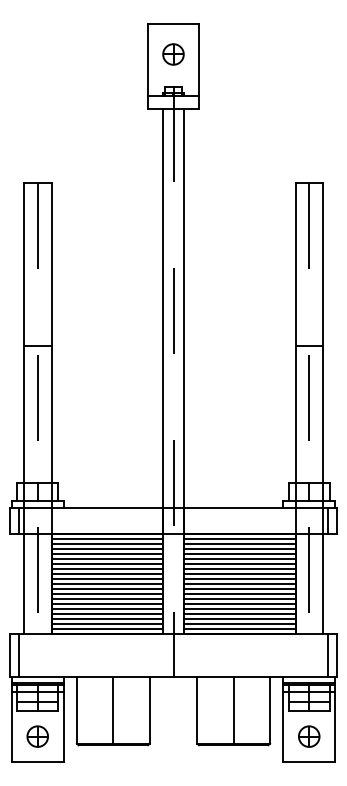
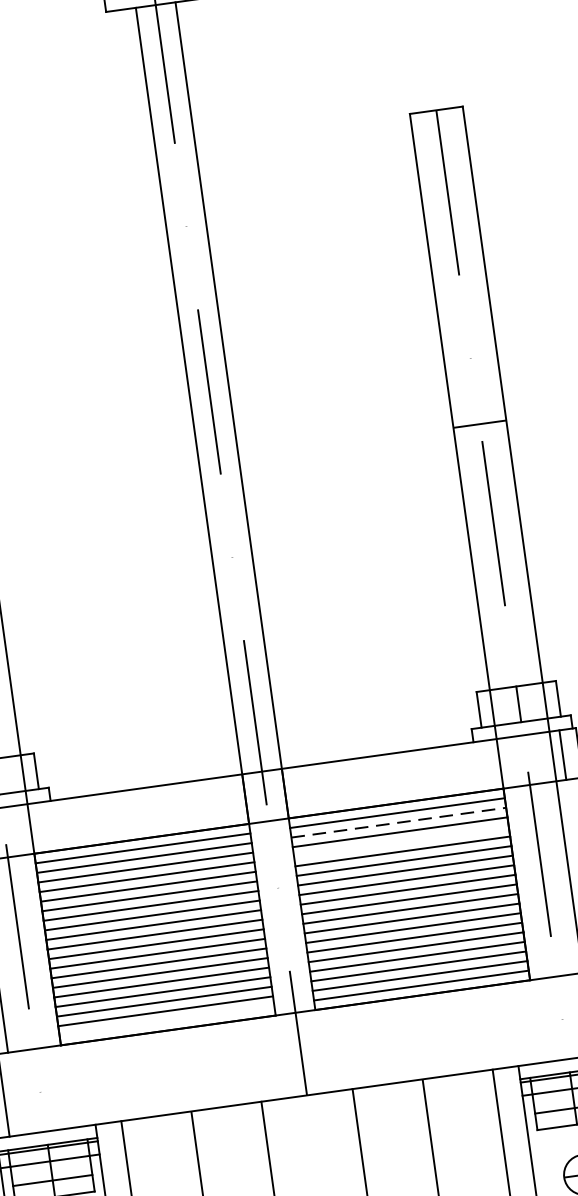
line: (239, 543) -> (398, 822), solid -> dashed
line: (239, 553) -> (401, 841), removed
line: (107, 628) -> (167, 1020), removed

